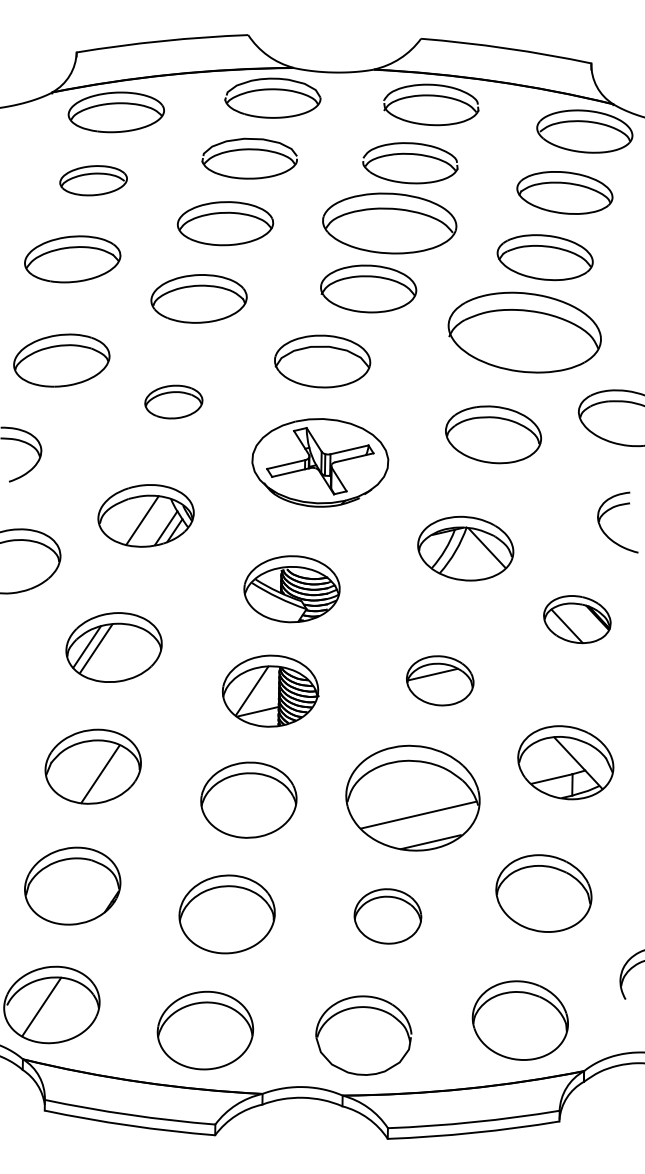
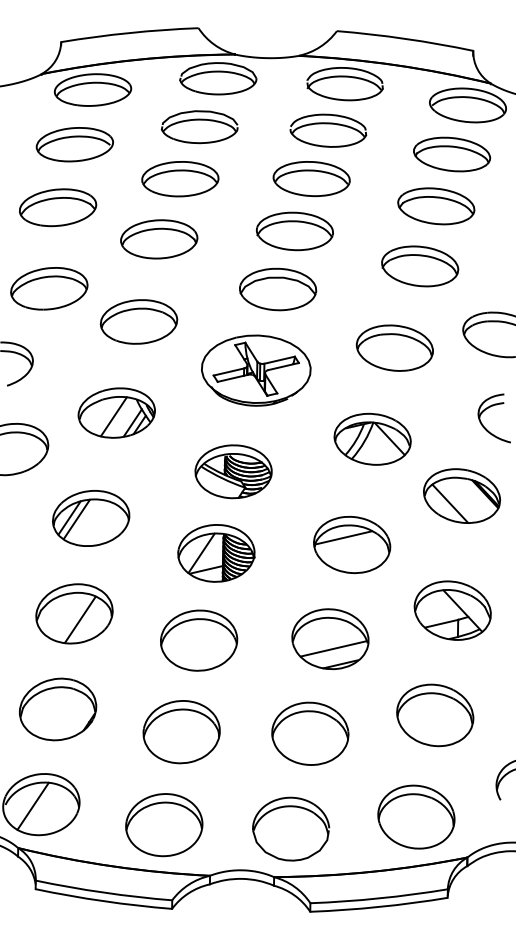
part: (93, 180) -> (74, 144), size x1.43
part: (389, 222) -> (311, 178), size x0.71
part: (525, 332) -> (420, 266), size x0.62
part: (323, 361) -> (278, 289), moved
part: (173, 401) -> (138, 321), size x1.67
part: (576, 618) -> (461, 495), size x1.43
part: (440, 681) -> (352, 545), size x1.43
part: (413, 798) -> (330, 639), size x0.71
part: (388, 916) -> (310, 733), size x1.43

